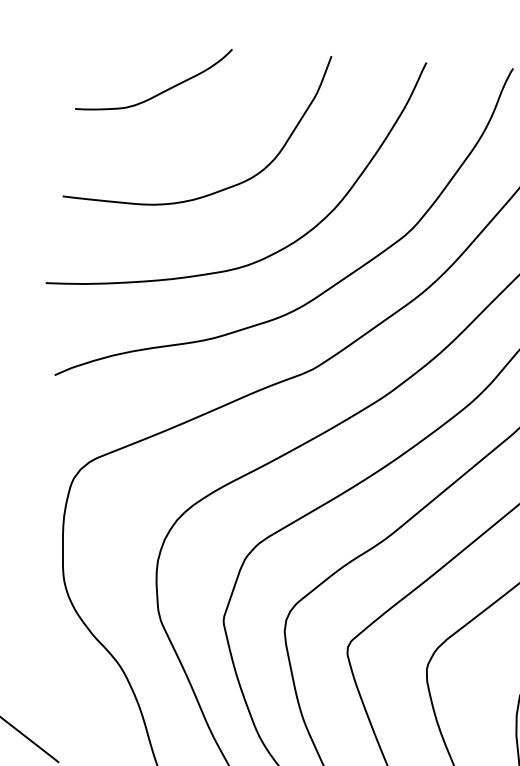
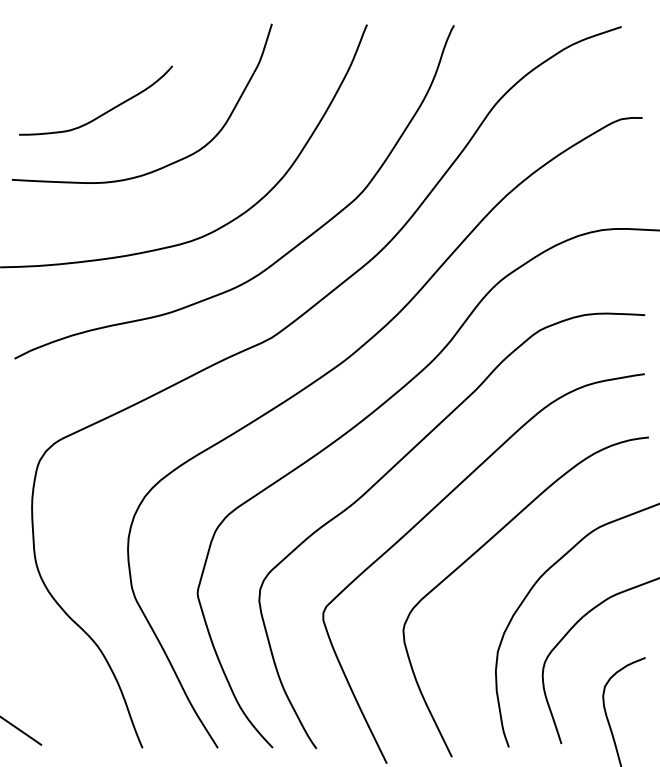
curve: (159, 92) -> (102, 113), moved

